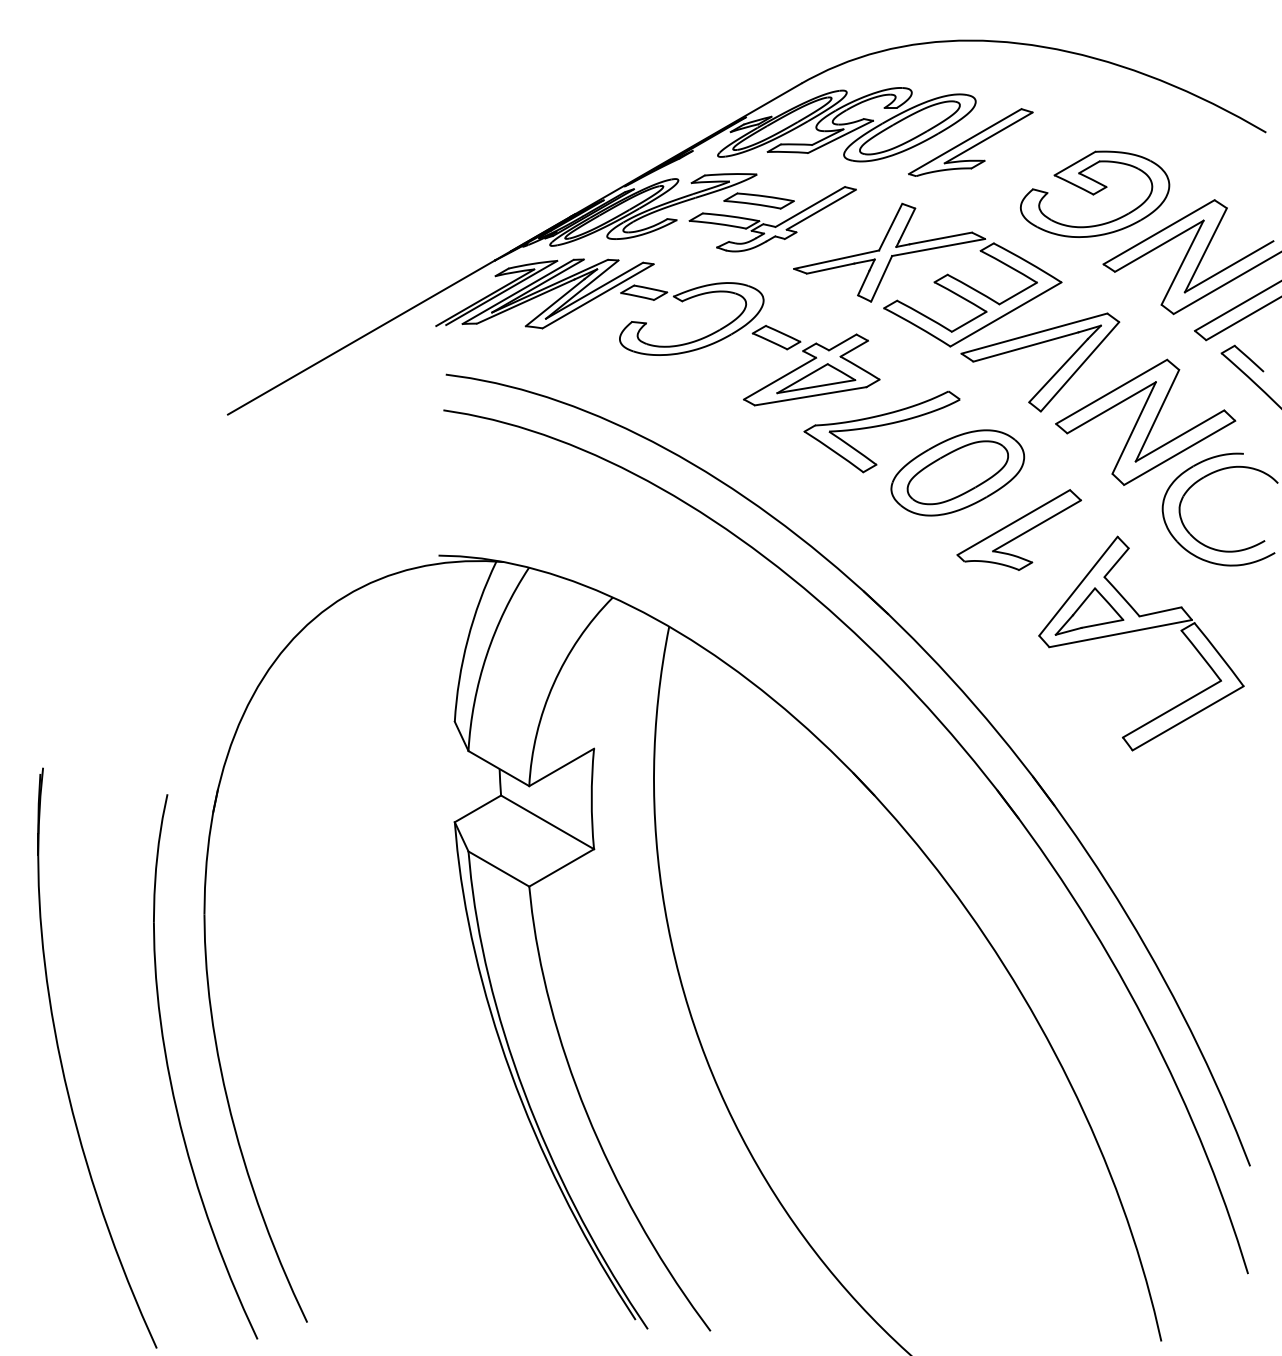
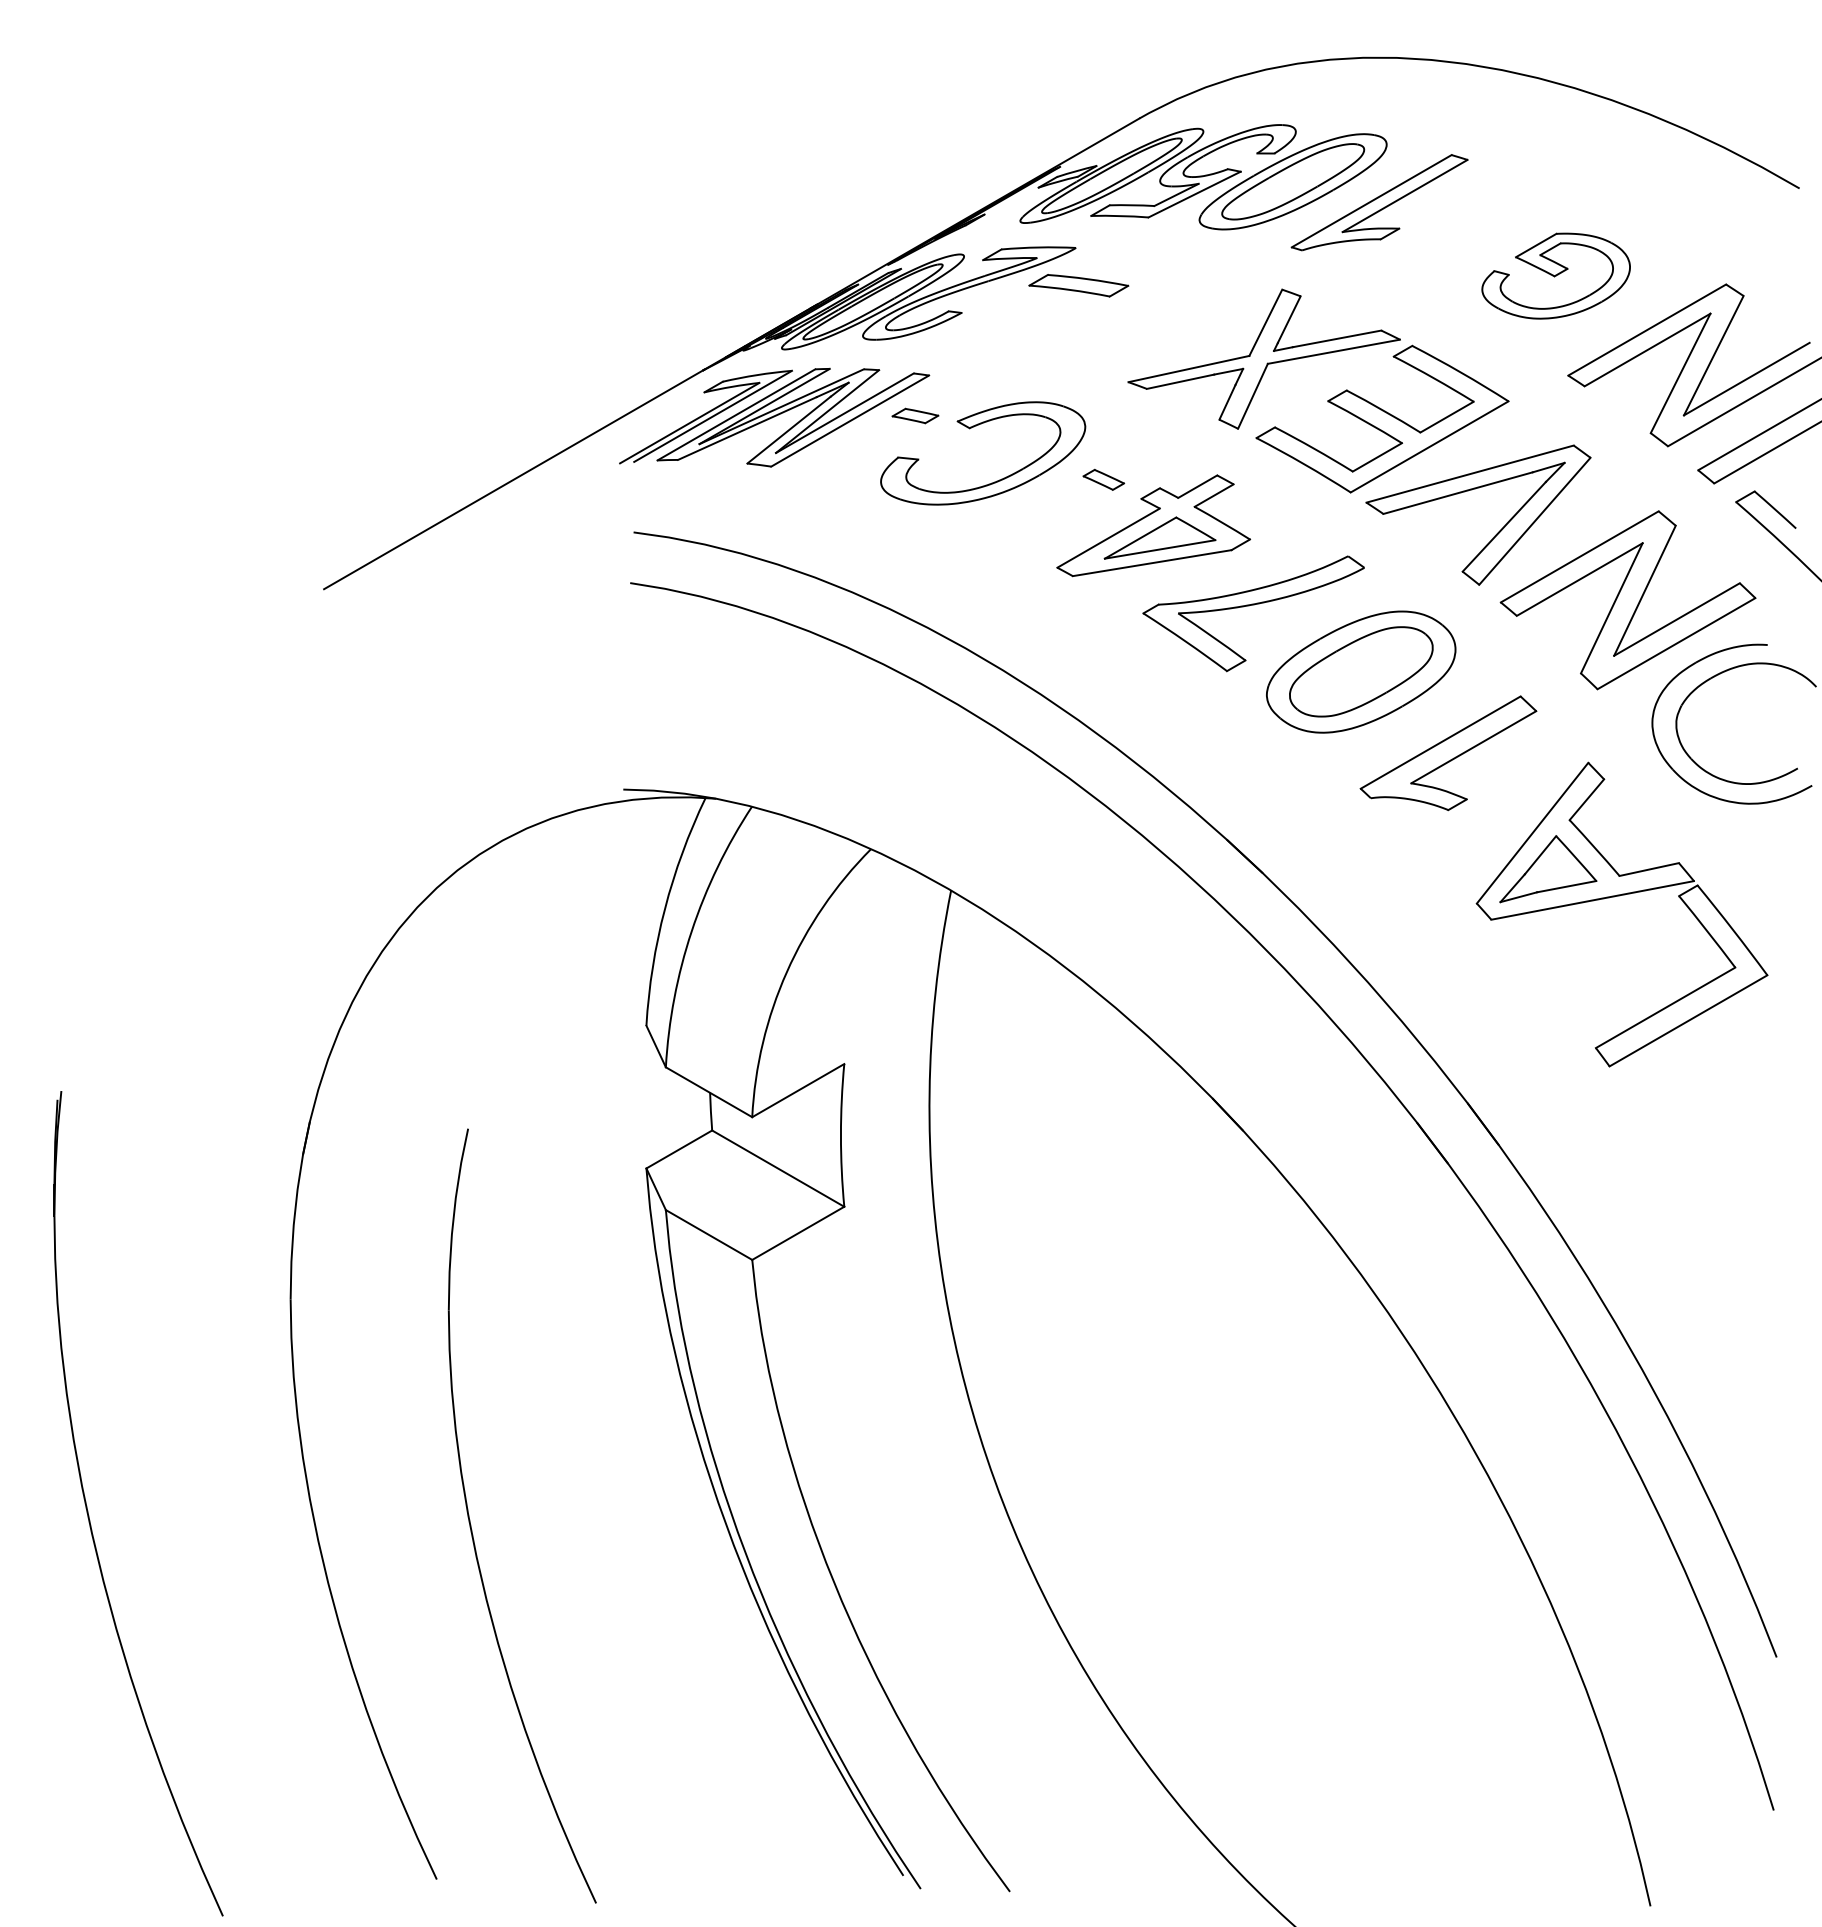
part: (1094, 193) -> (1555, 275), size x0.7
part: (770, 224) -> (1094, 319), removed
part: (644, 292) -> (915, 415), size x0.7
part: (776, 337) -> (1103, 479), size x0.6
part: (169, 1072) -> (471, 1524), moved

